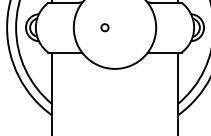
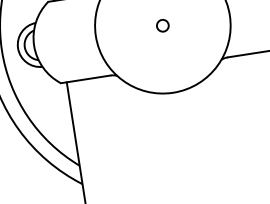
circle: (104, 27) -> (161, 25), moved

